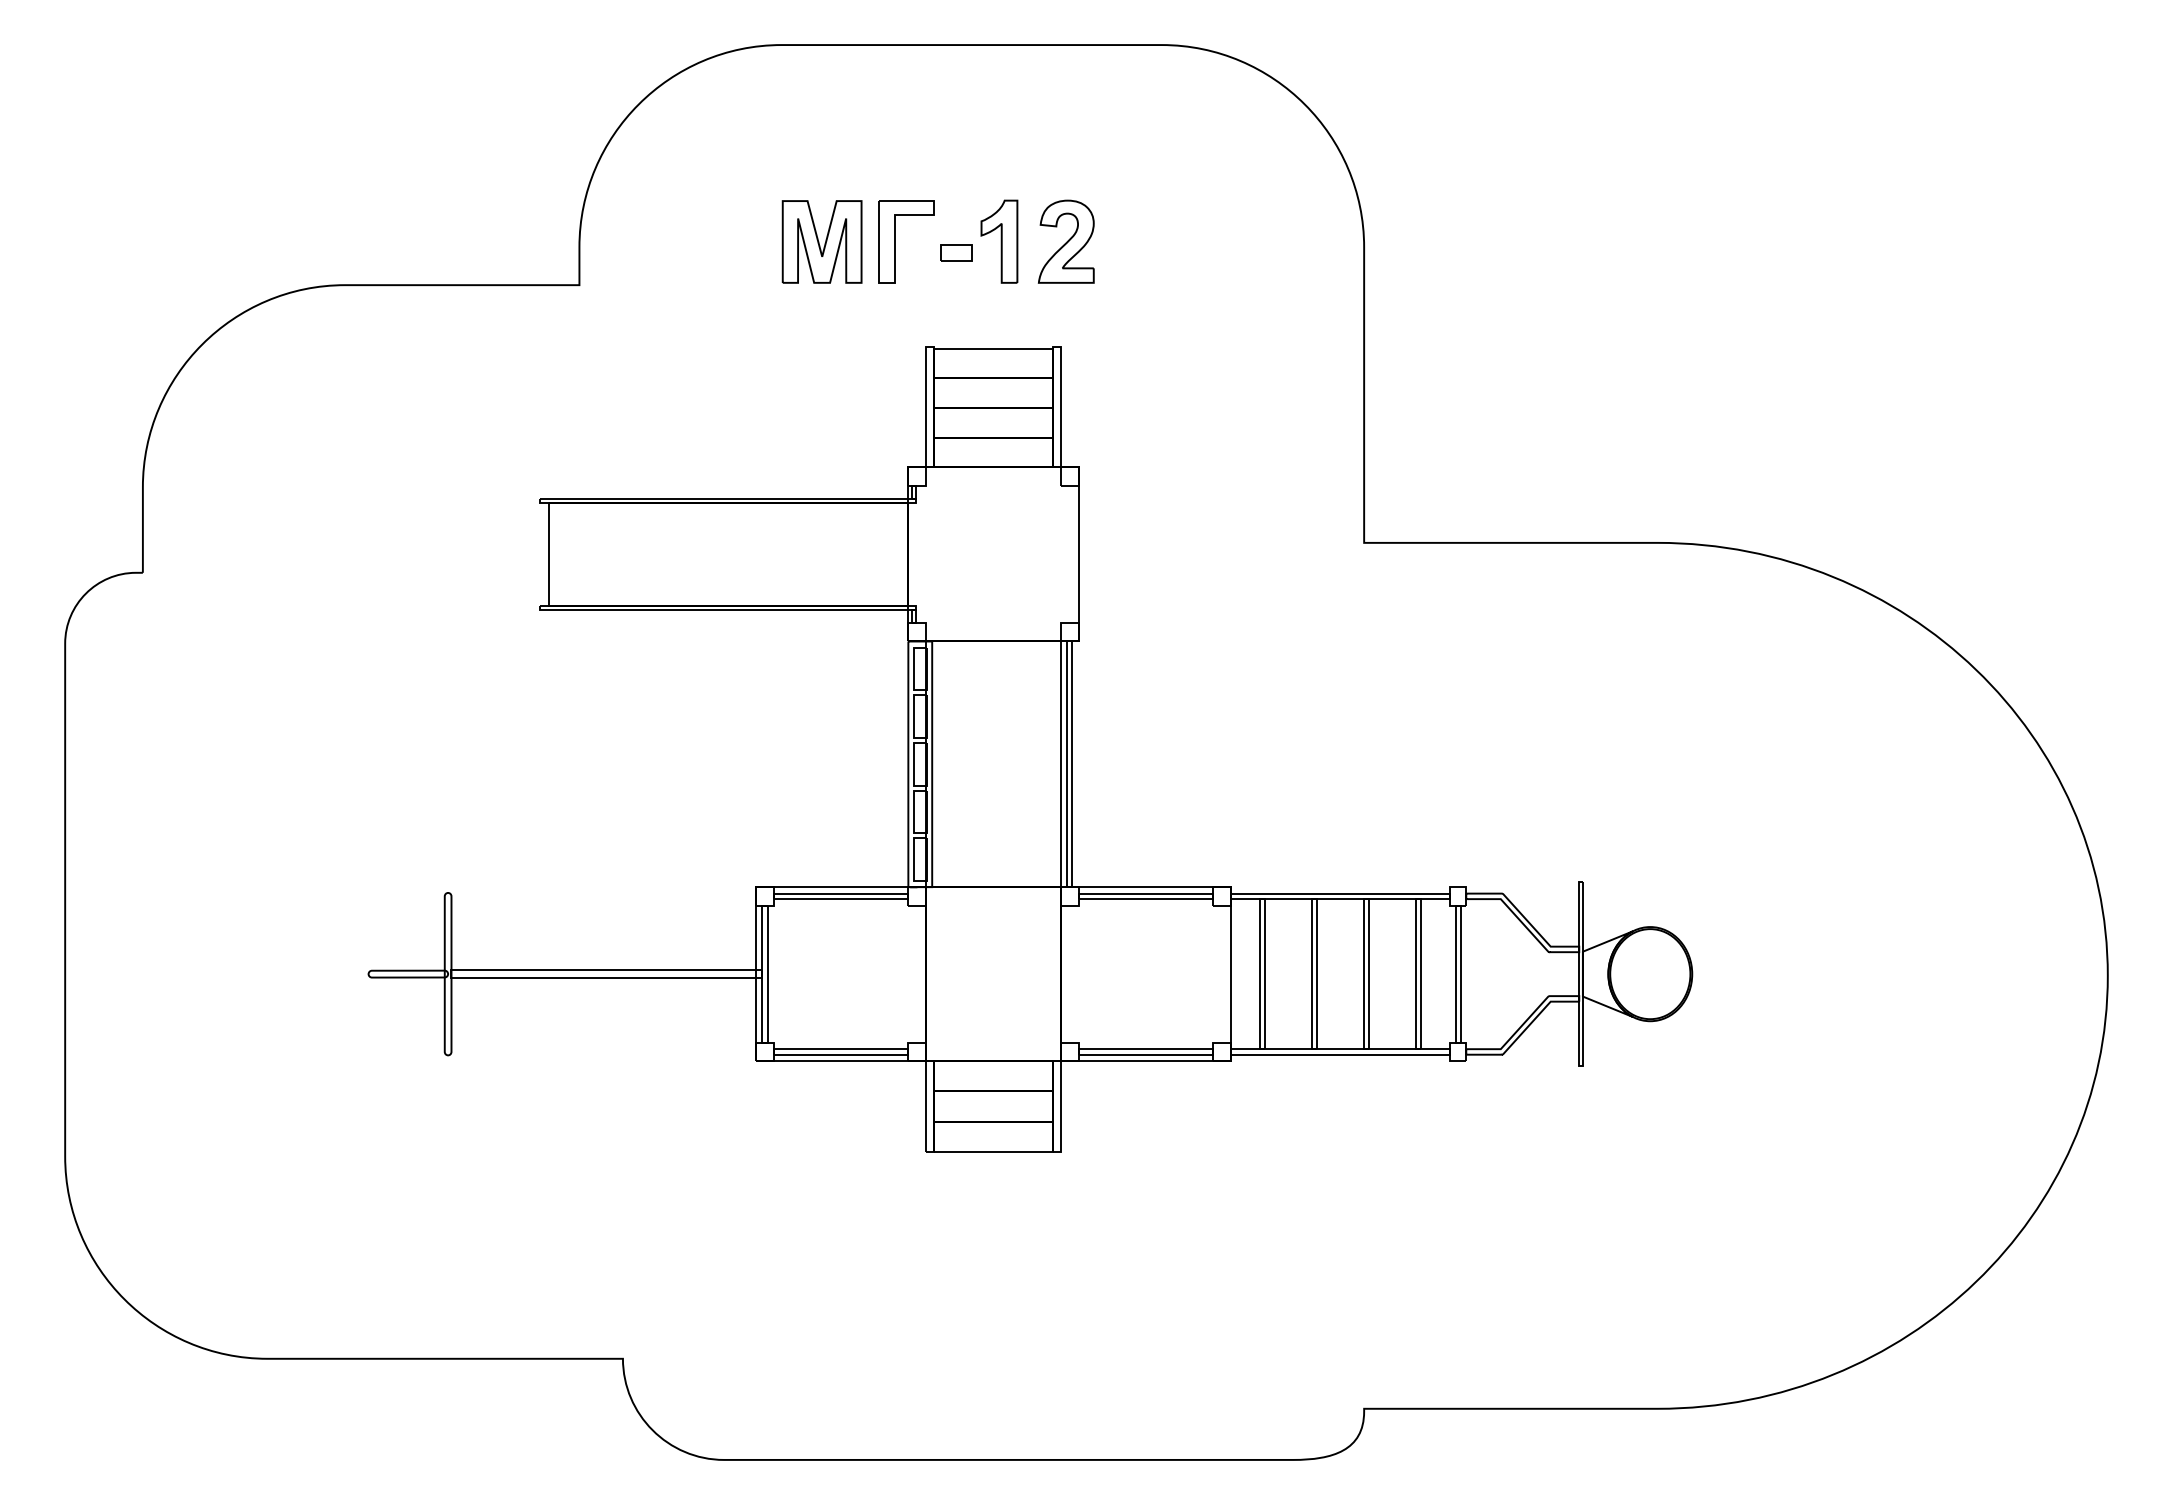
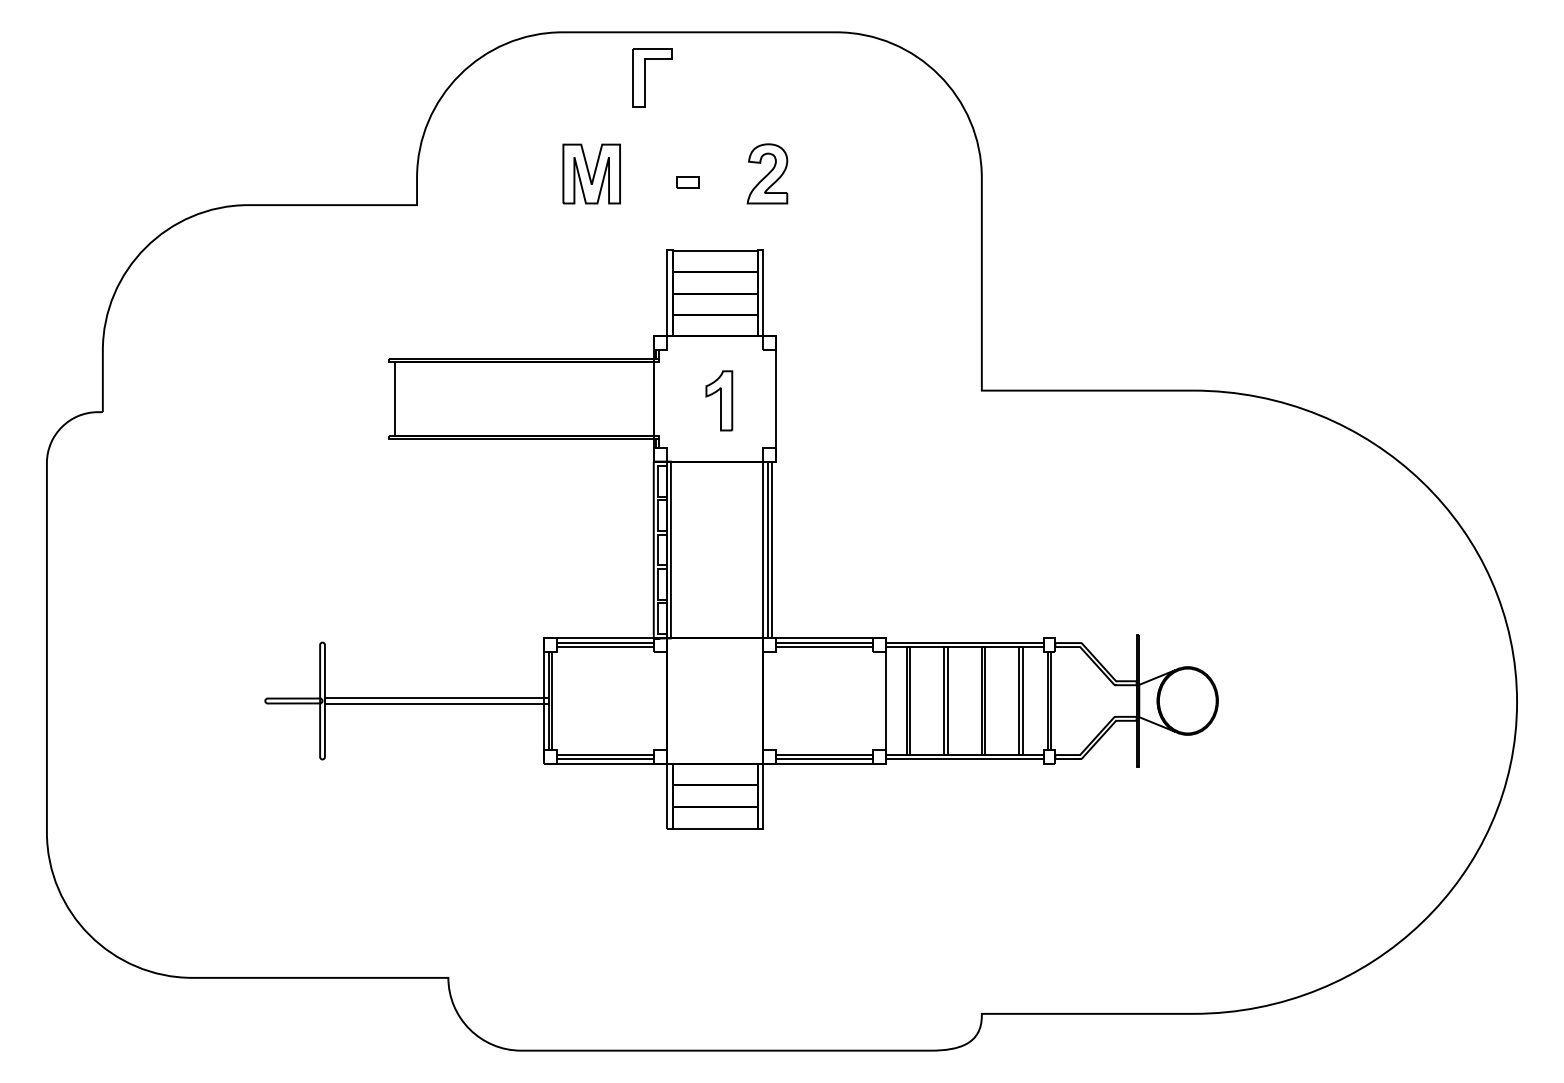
part: (896, 241) -> (645, 77), moved
part: (999, 241) -> (719, 400), moved

